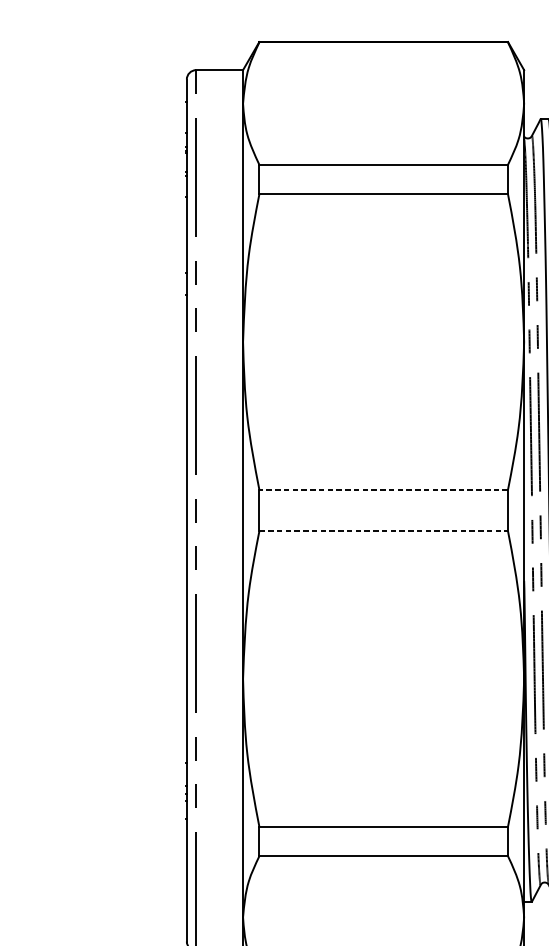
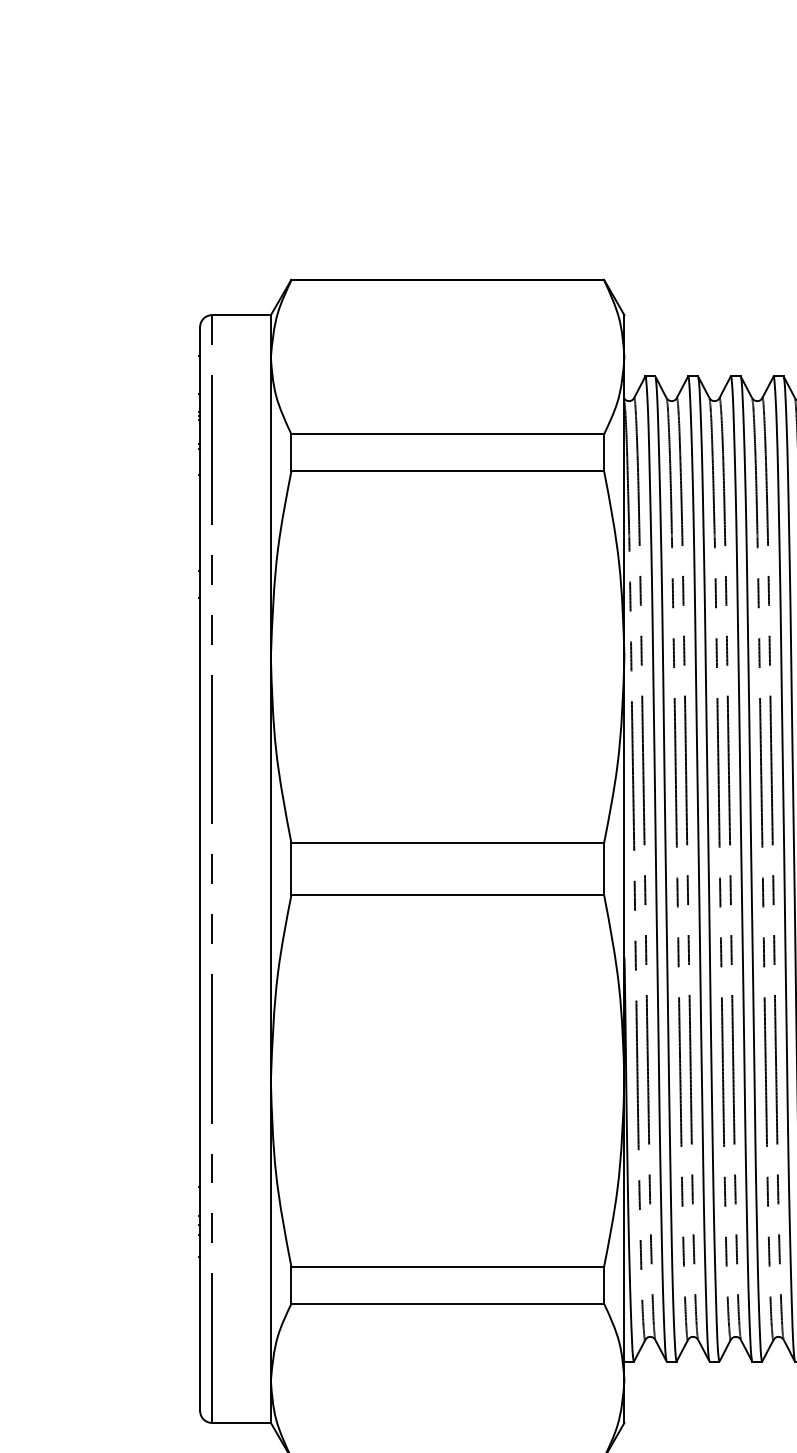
line: (383, 489) -> (447, 842), dashed -> solid
line: (384, 531) -> (448, 895), dashed -> solid

